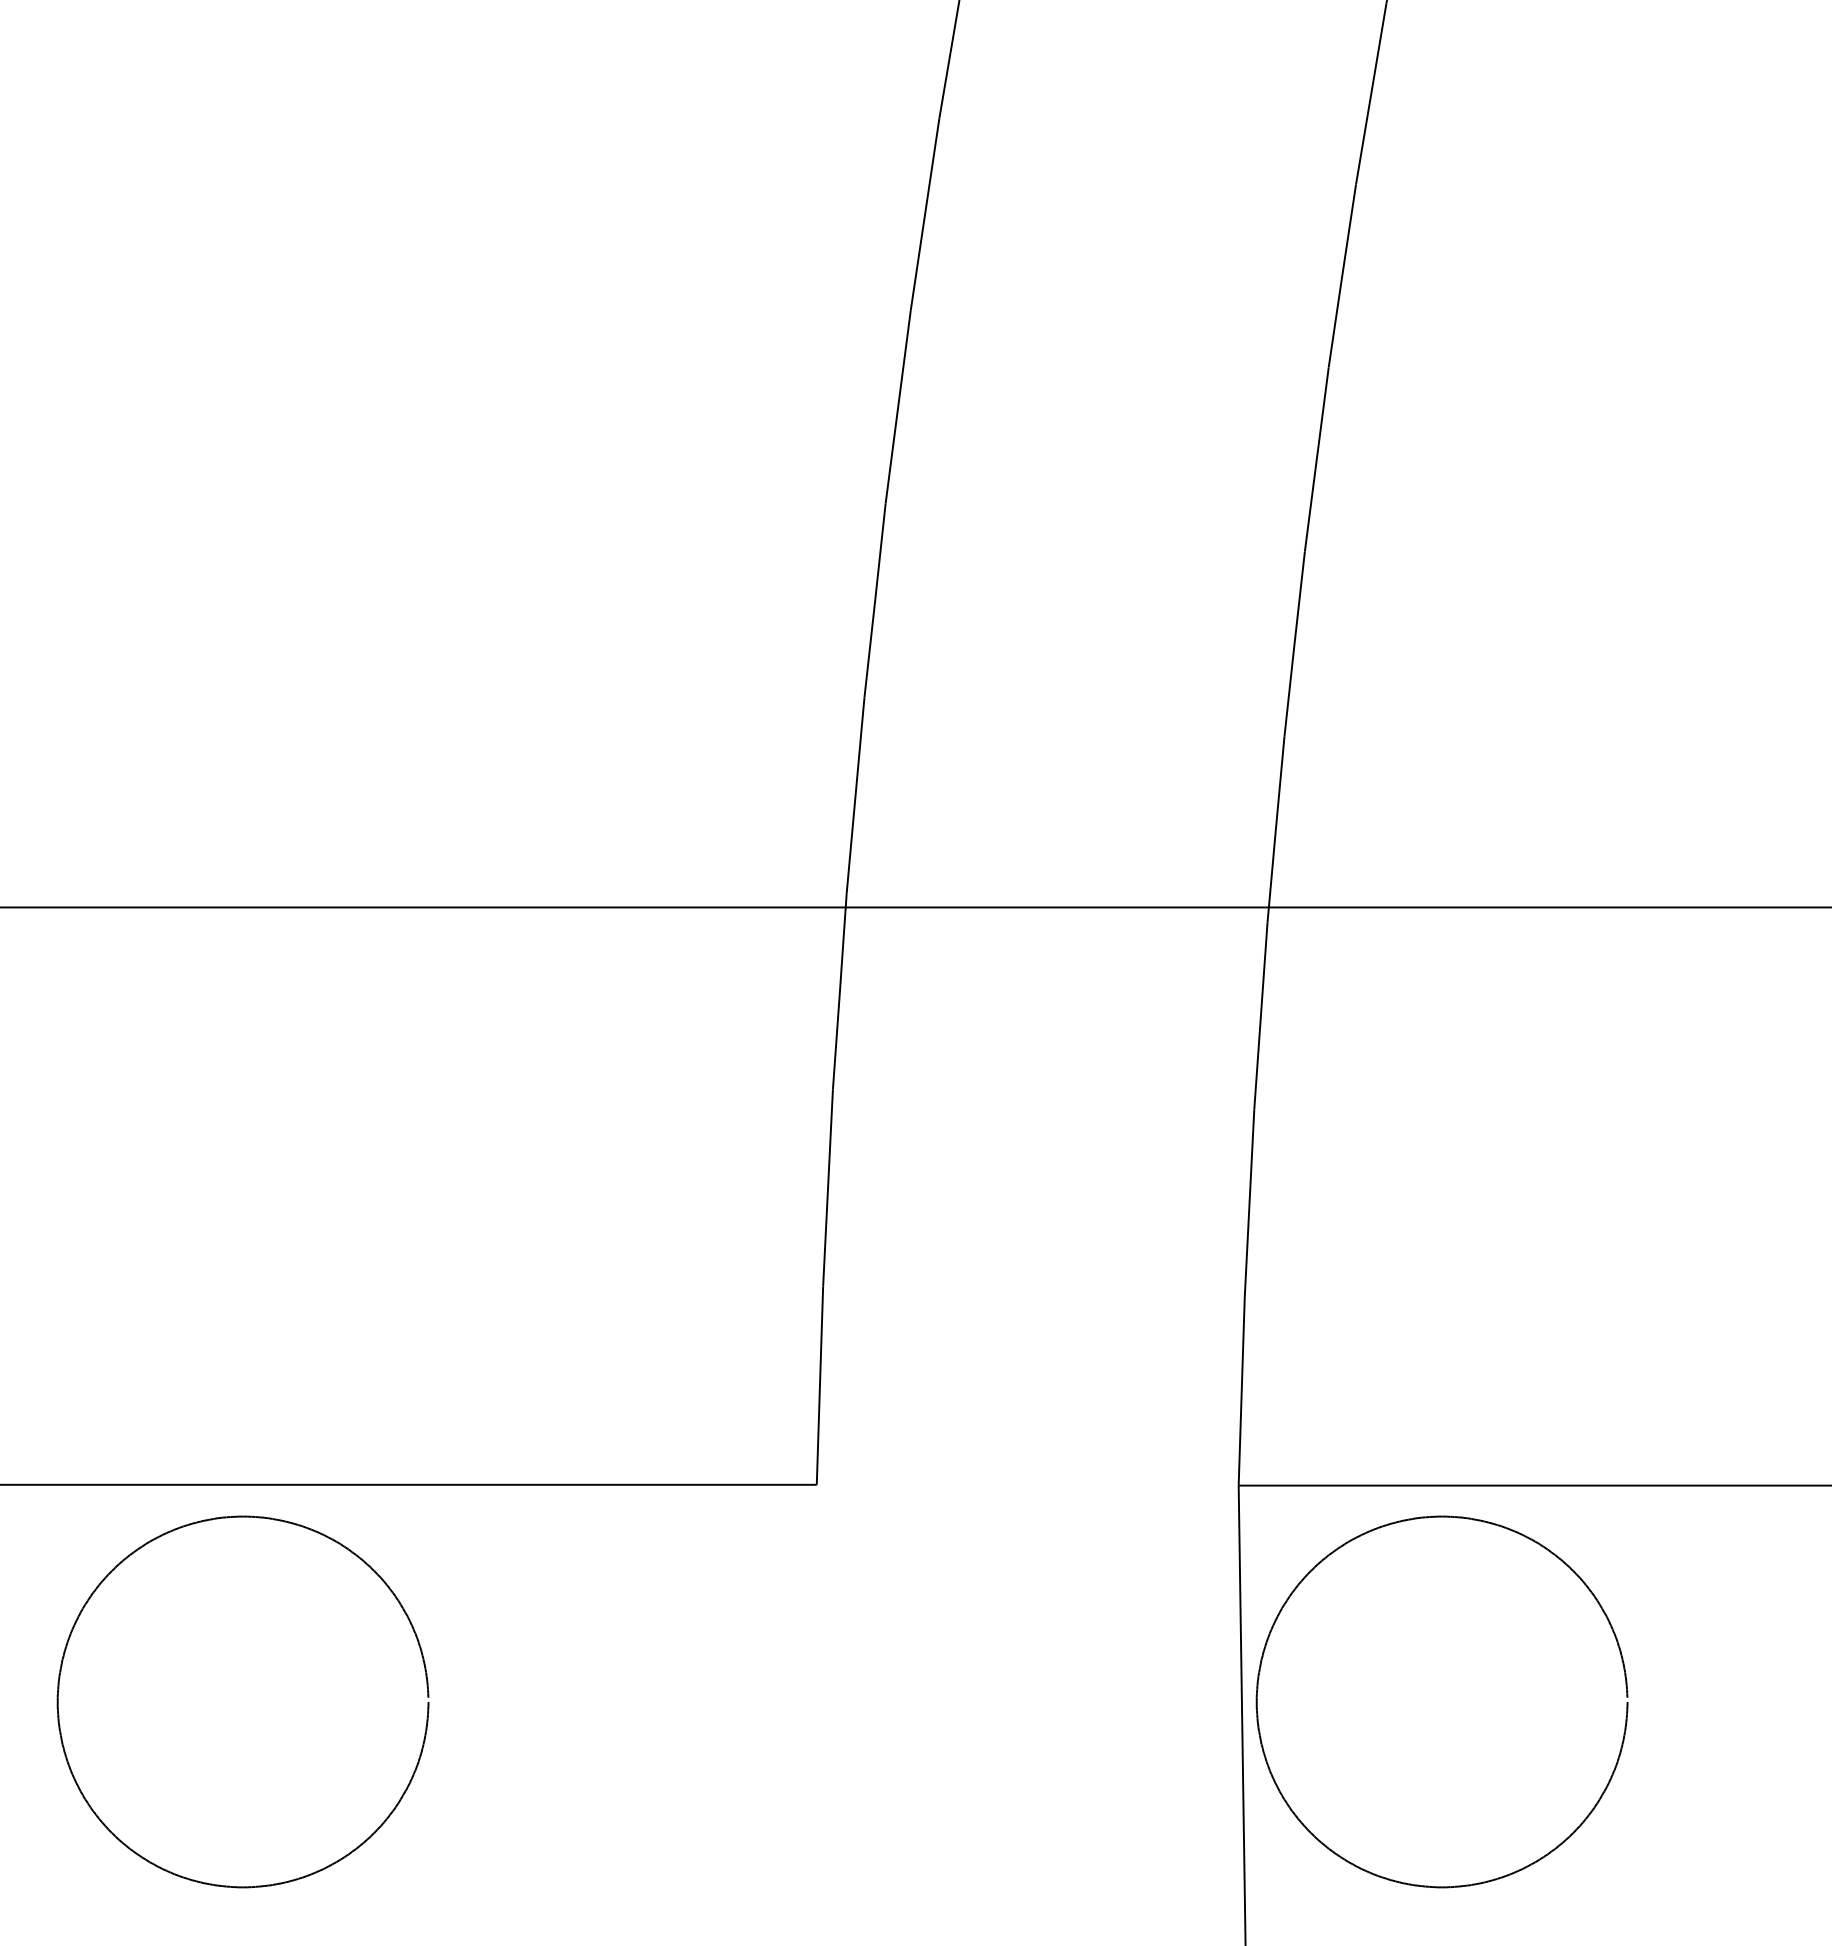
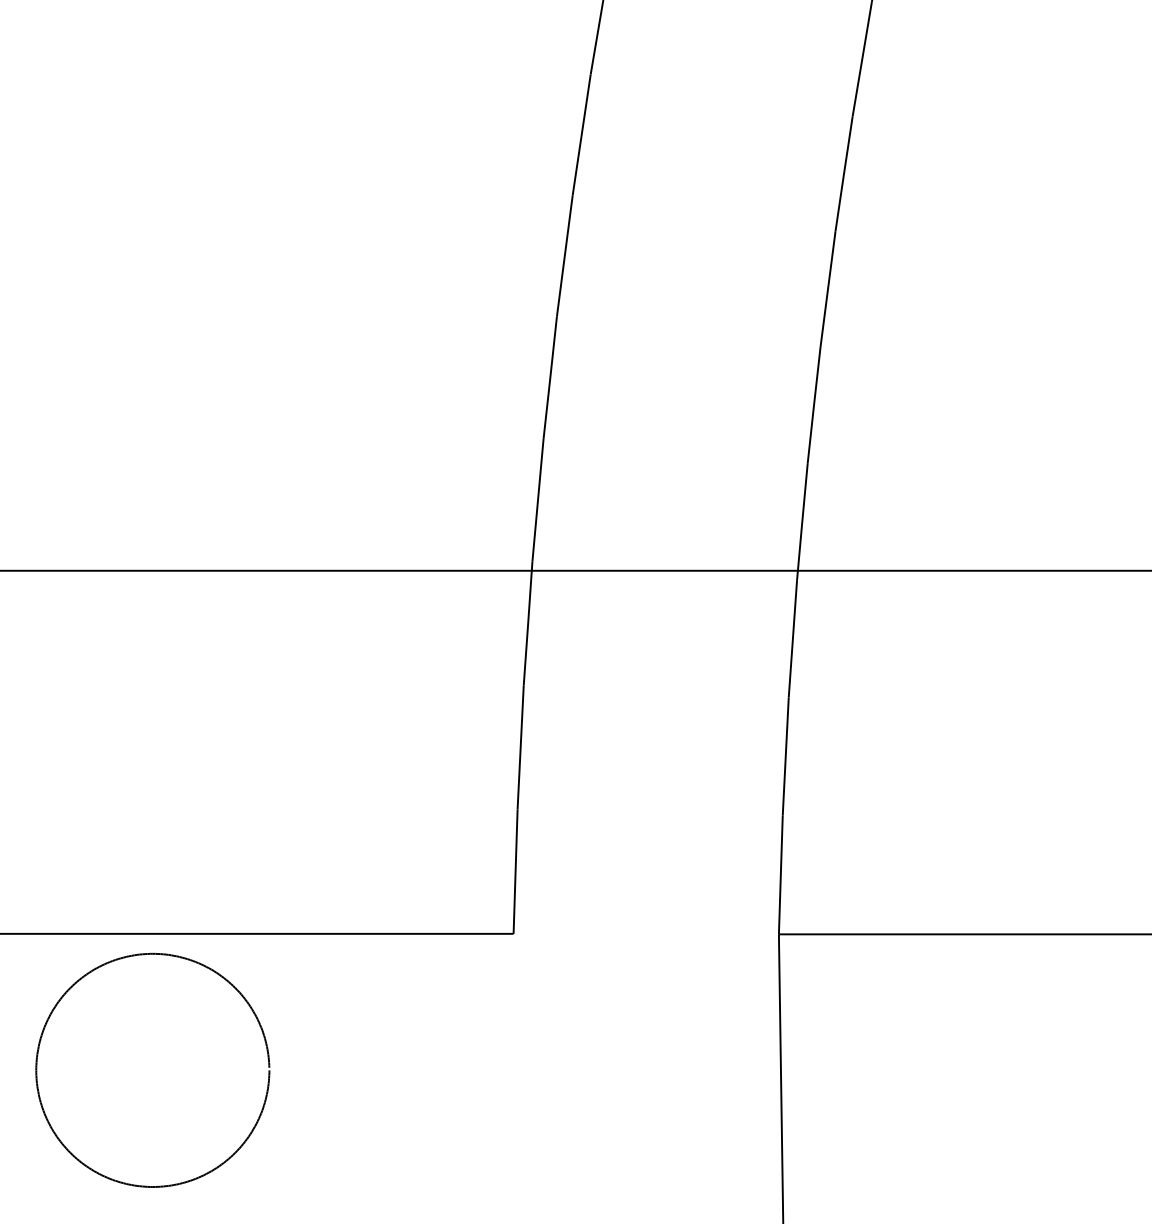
part: (1428, 1519) -> (898, 955), removed

